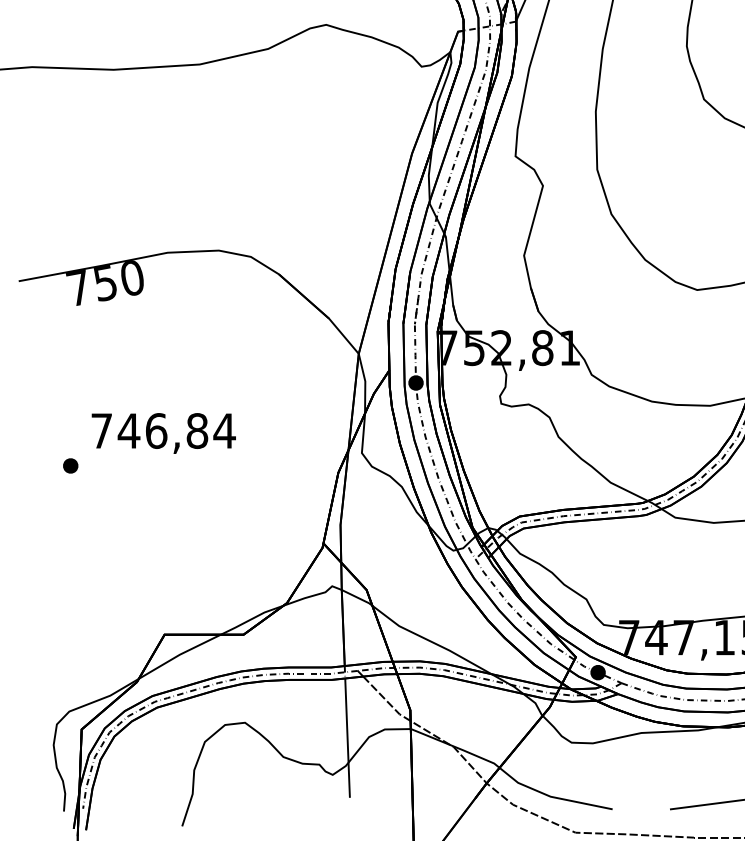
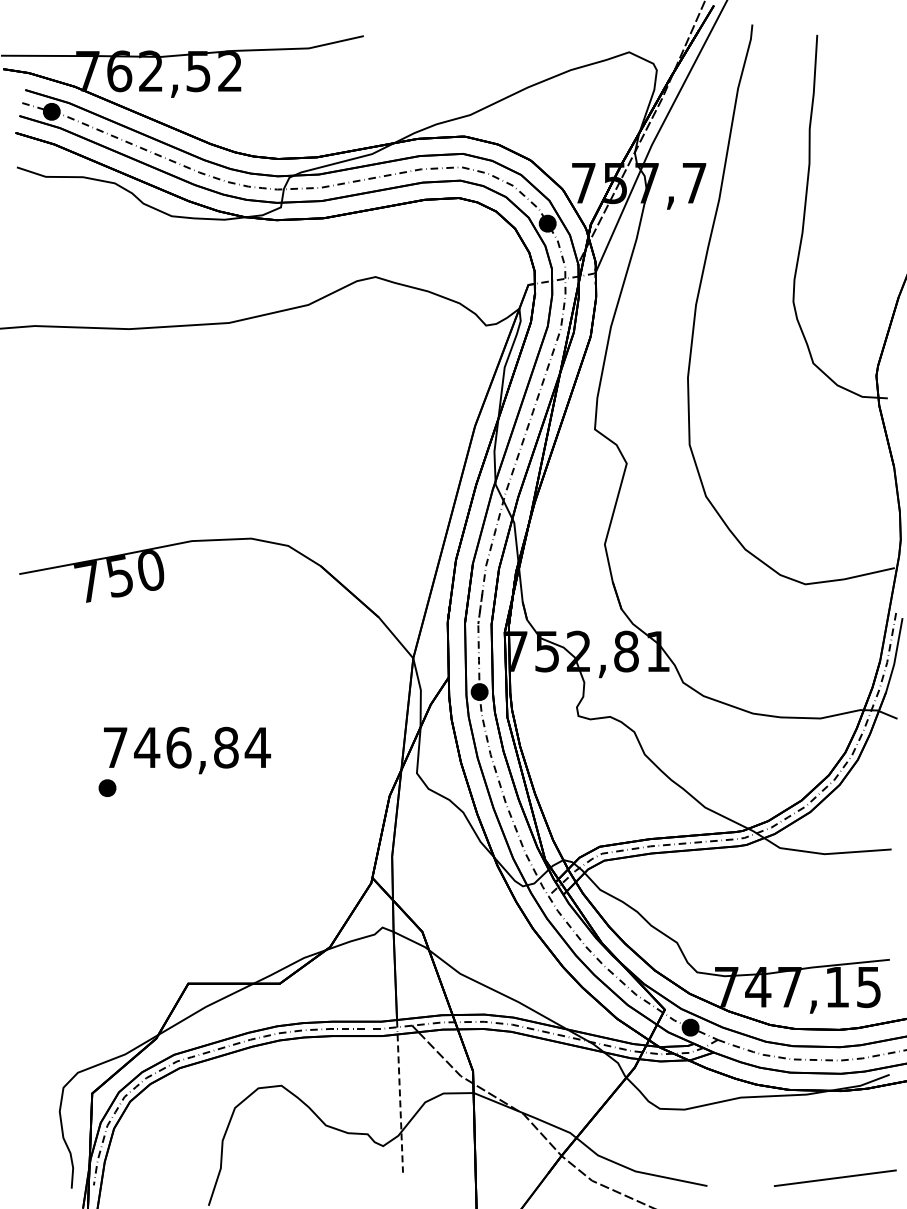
part: (70, 465) -> (107, 787), moved
line: (347, 738) -> (400, 1104), solid -> dashed

